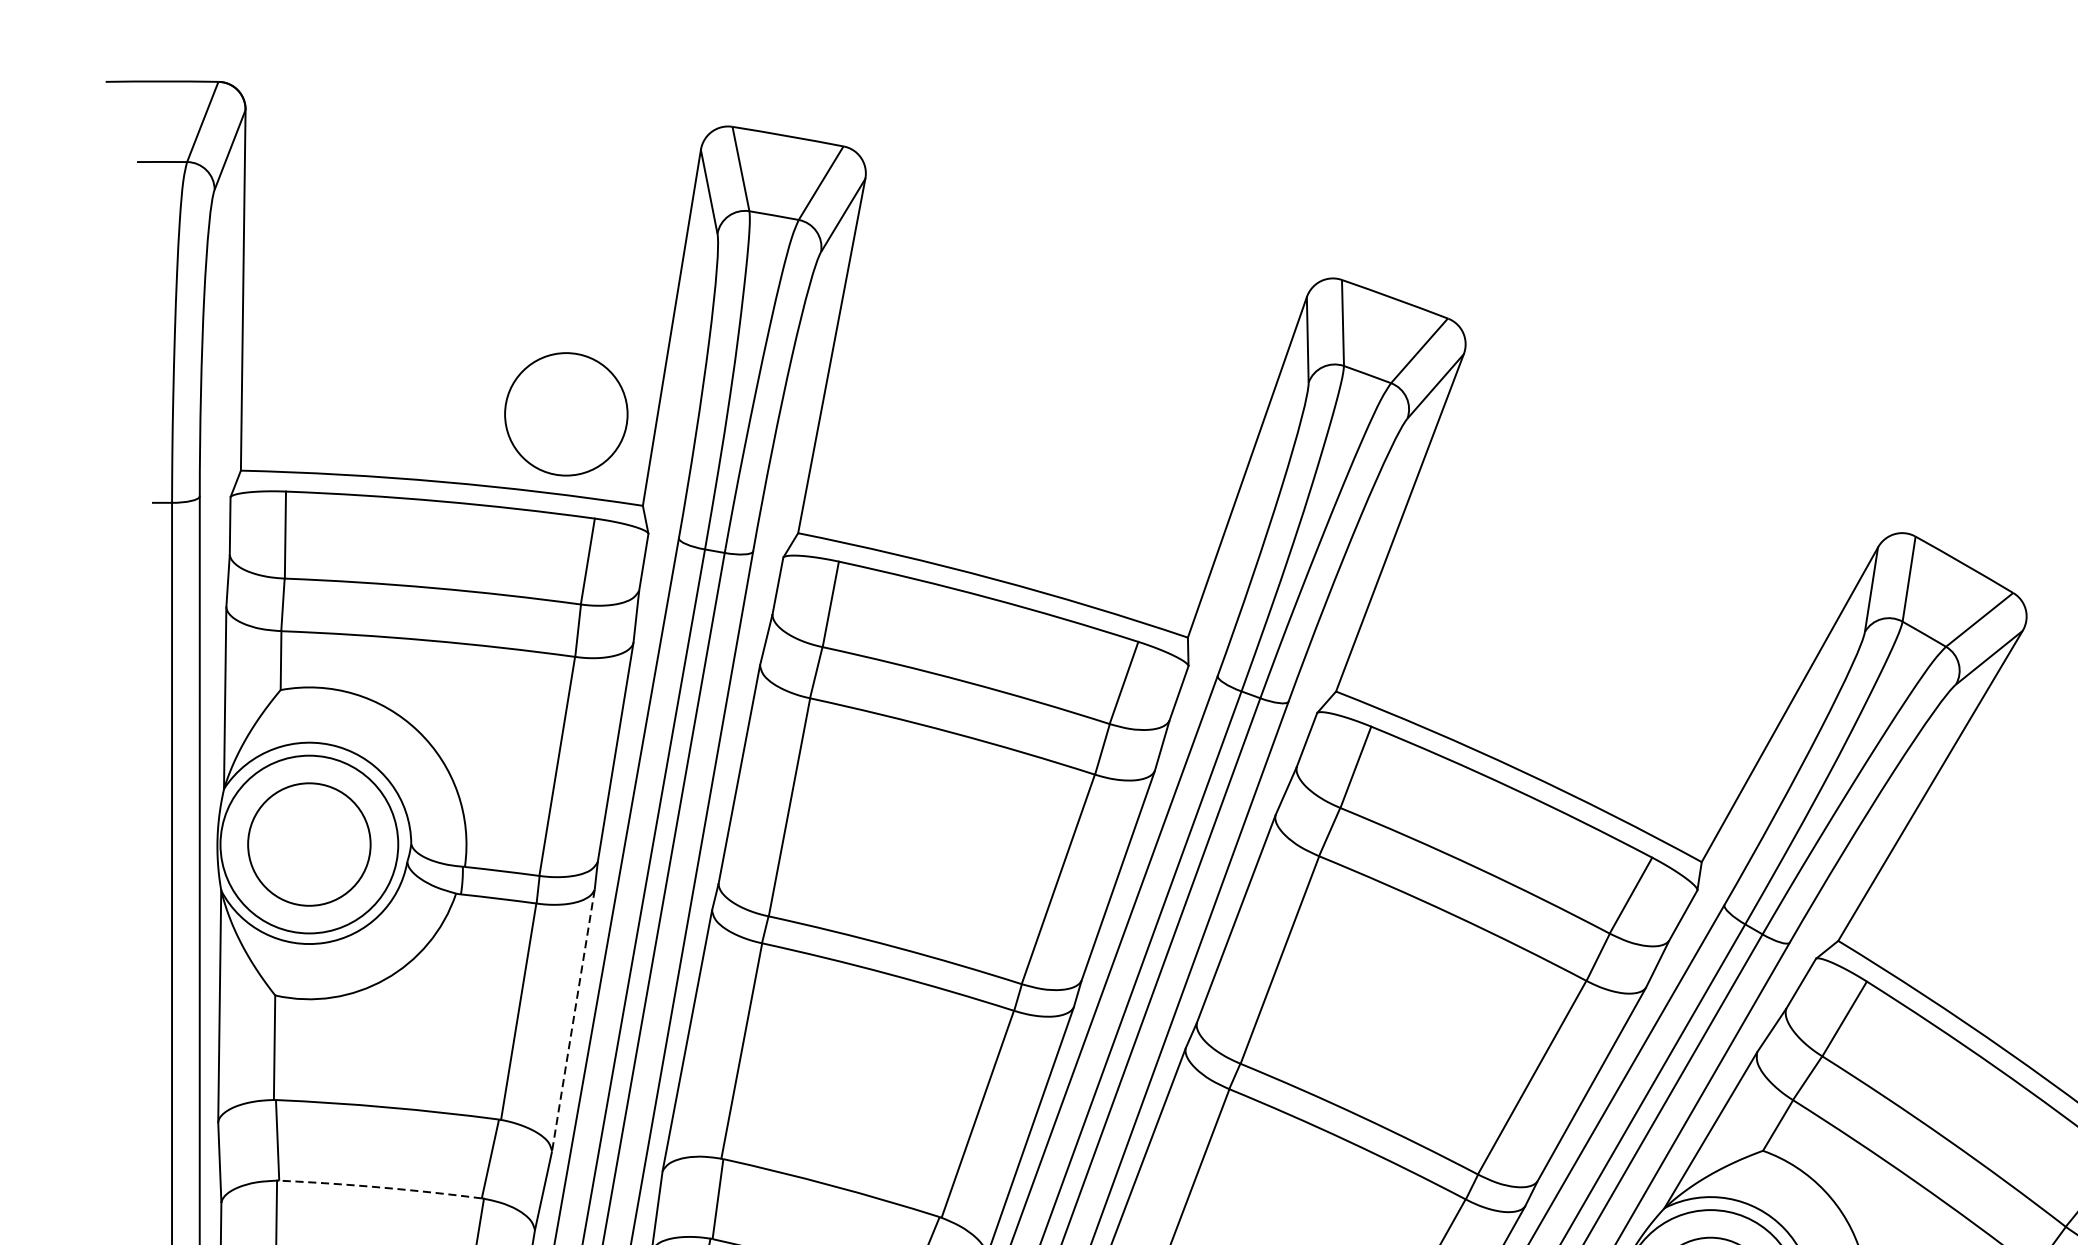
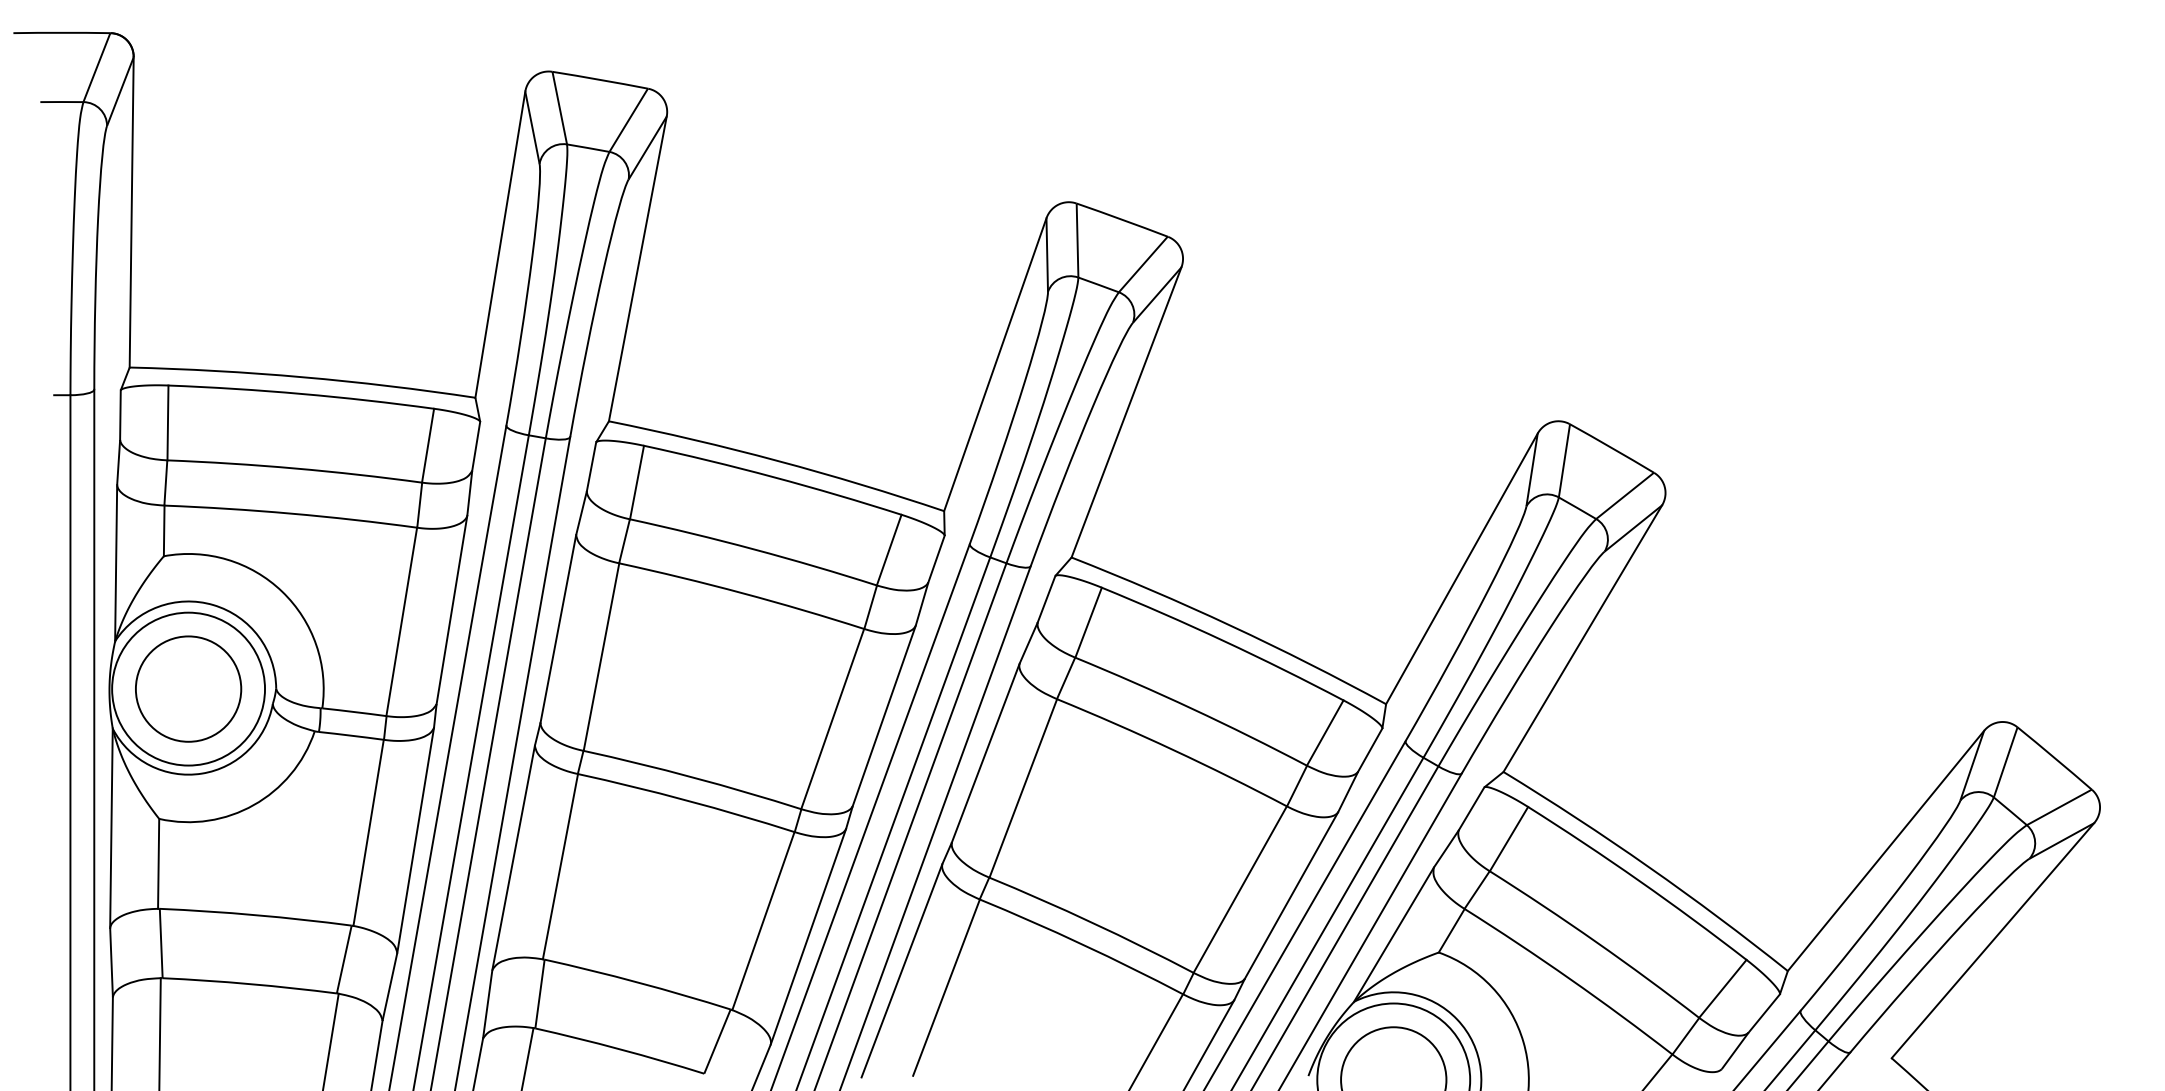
circle: (566, 413) -> (409, 318), removed
line: (573, 1021) -> (415, 841), dashed -> solid
arc: (380, 1188) -> (249, 984), dashed -> solid

